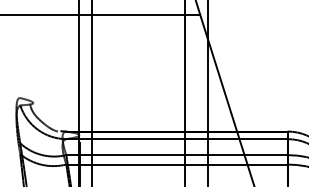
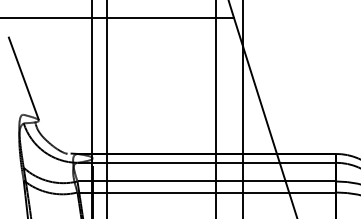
line: (20, 66) -> (23, 78), added

